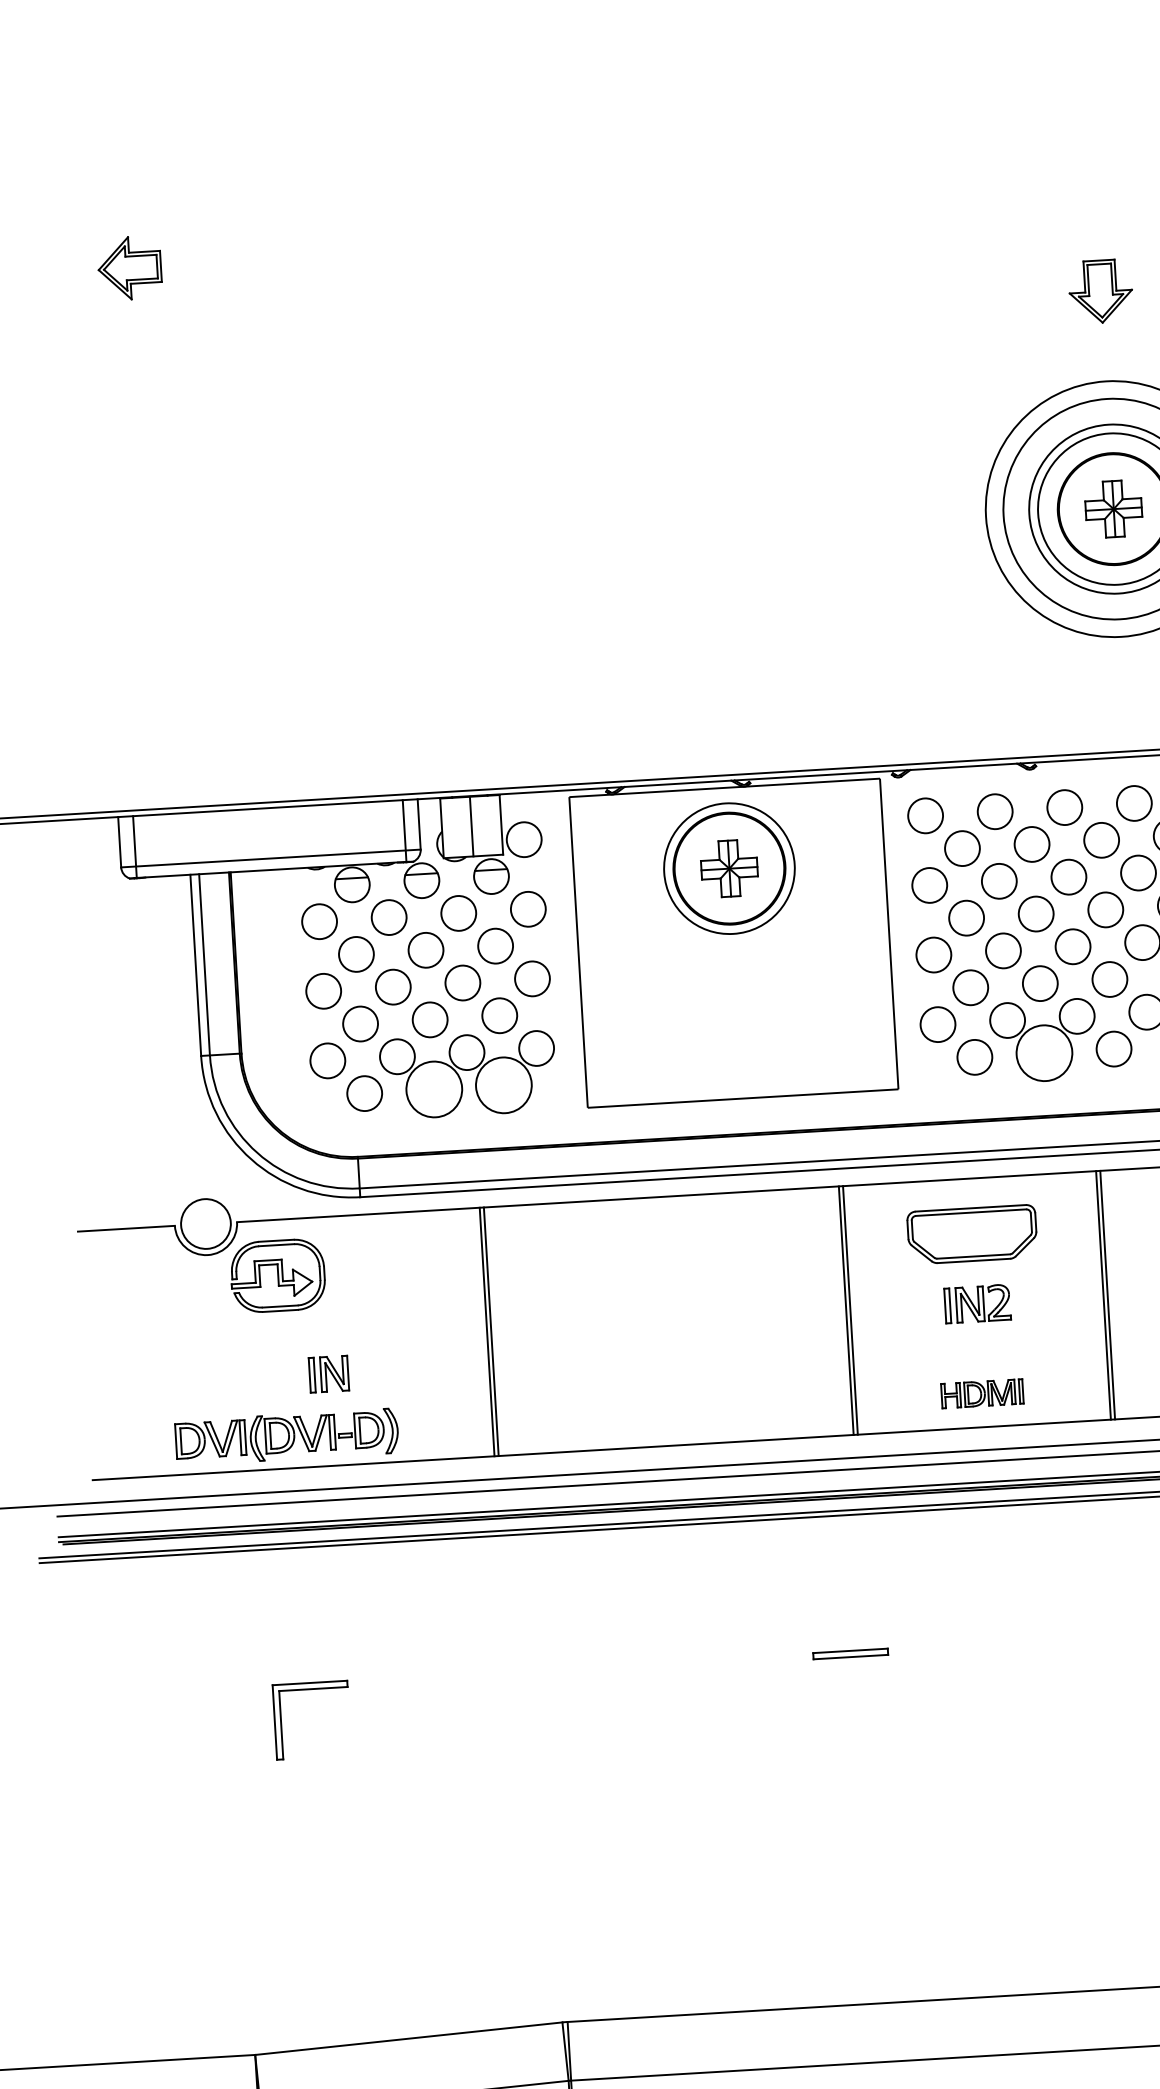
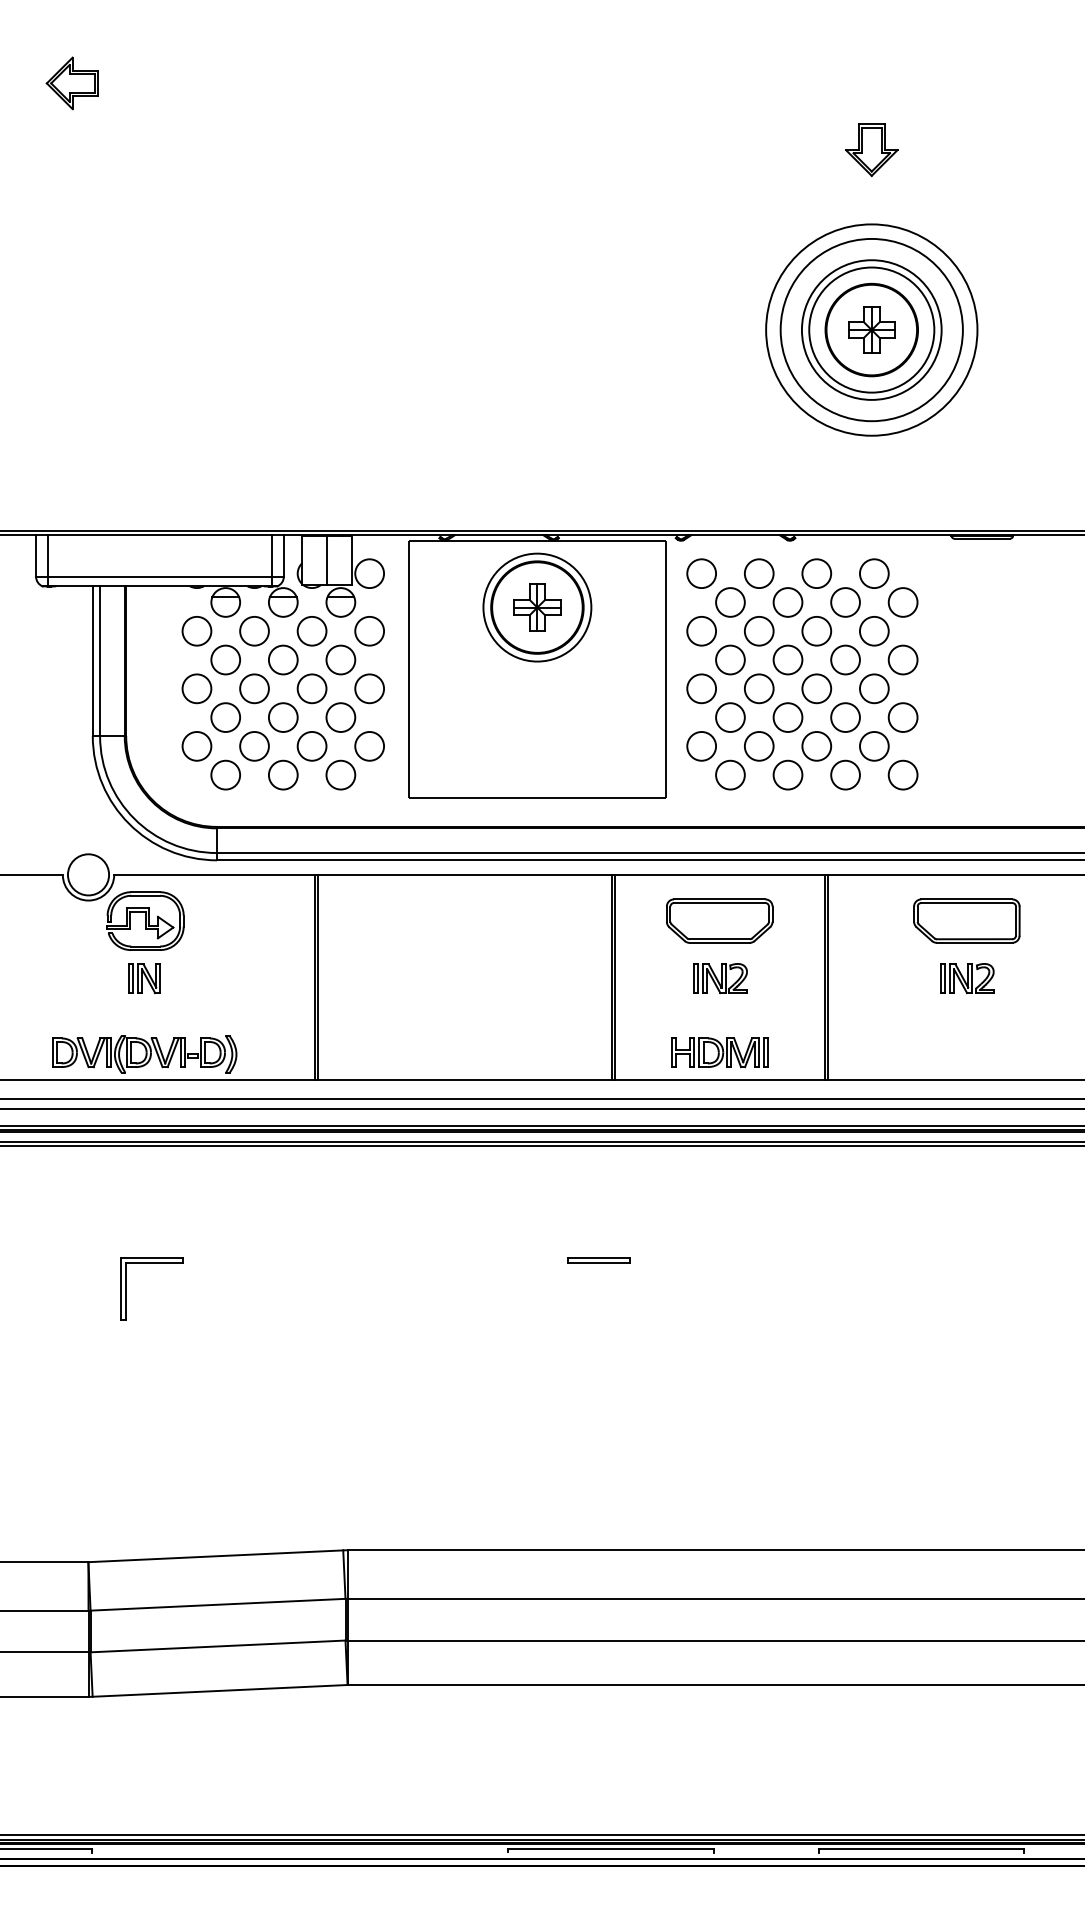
circle: (1043, 1052) -> (787, 774), size x0.62
circle: (503, 1084) -> (340, 774), size x0.62
circle: (433, 1088) -> (282, 774), size x0.62
part: (328, 1373) -> (144, 978), moved
part: (981, 1393) -> (719, 1052), size x1.43

